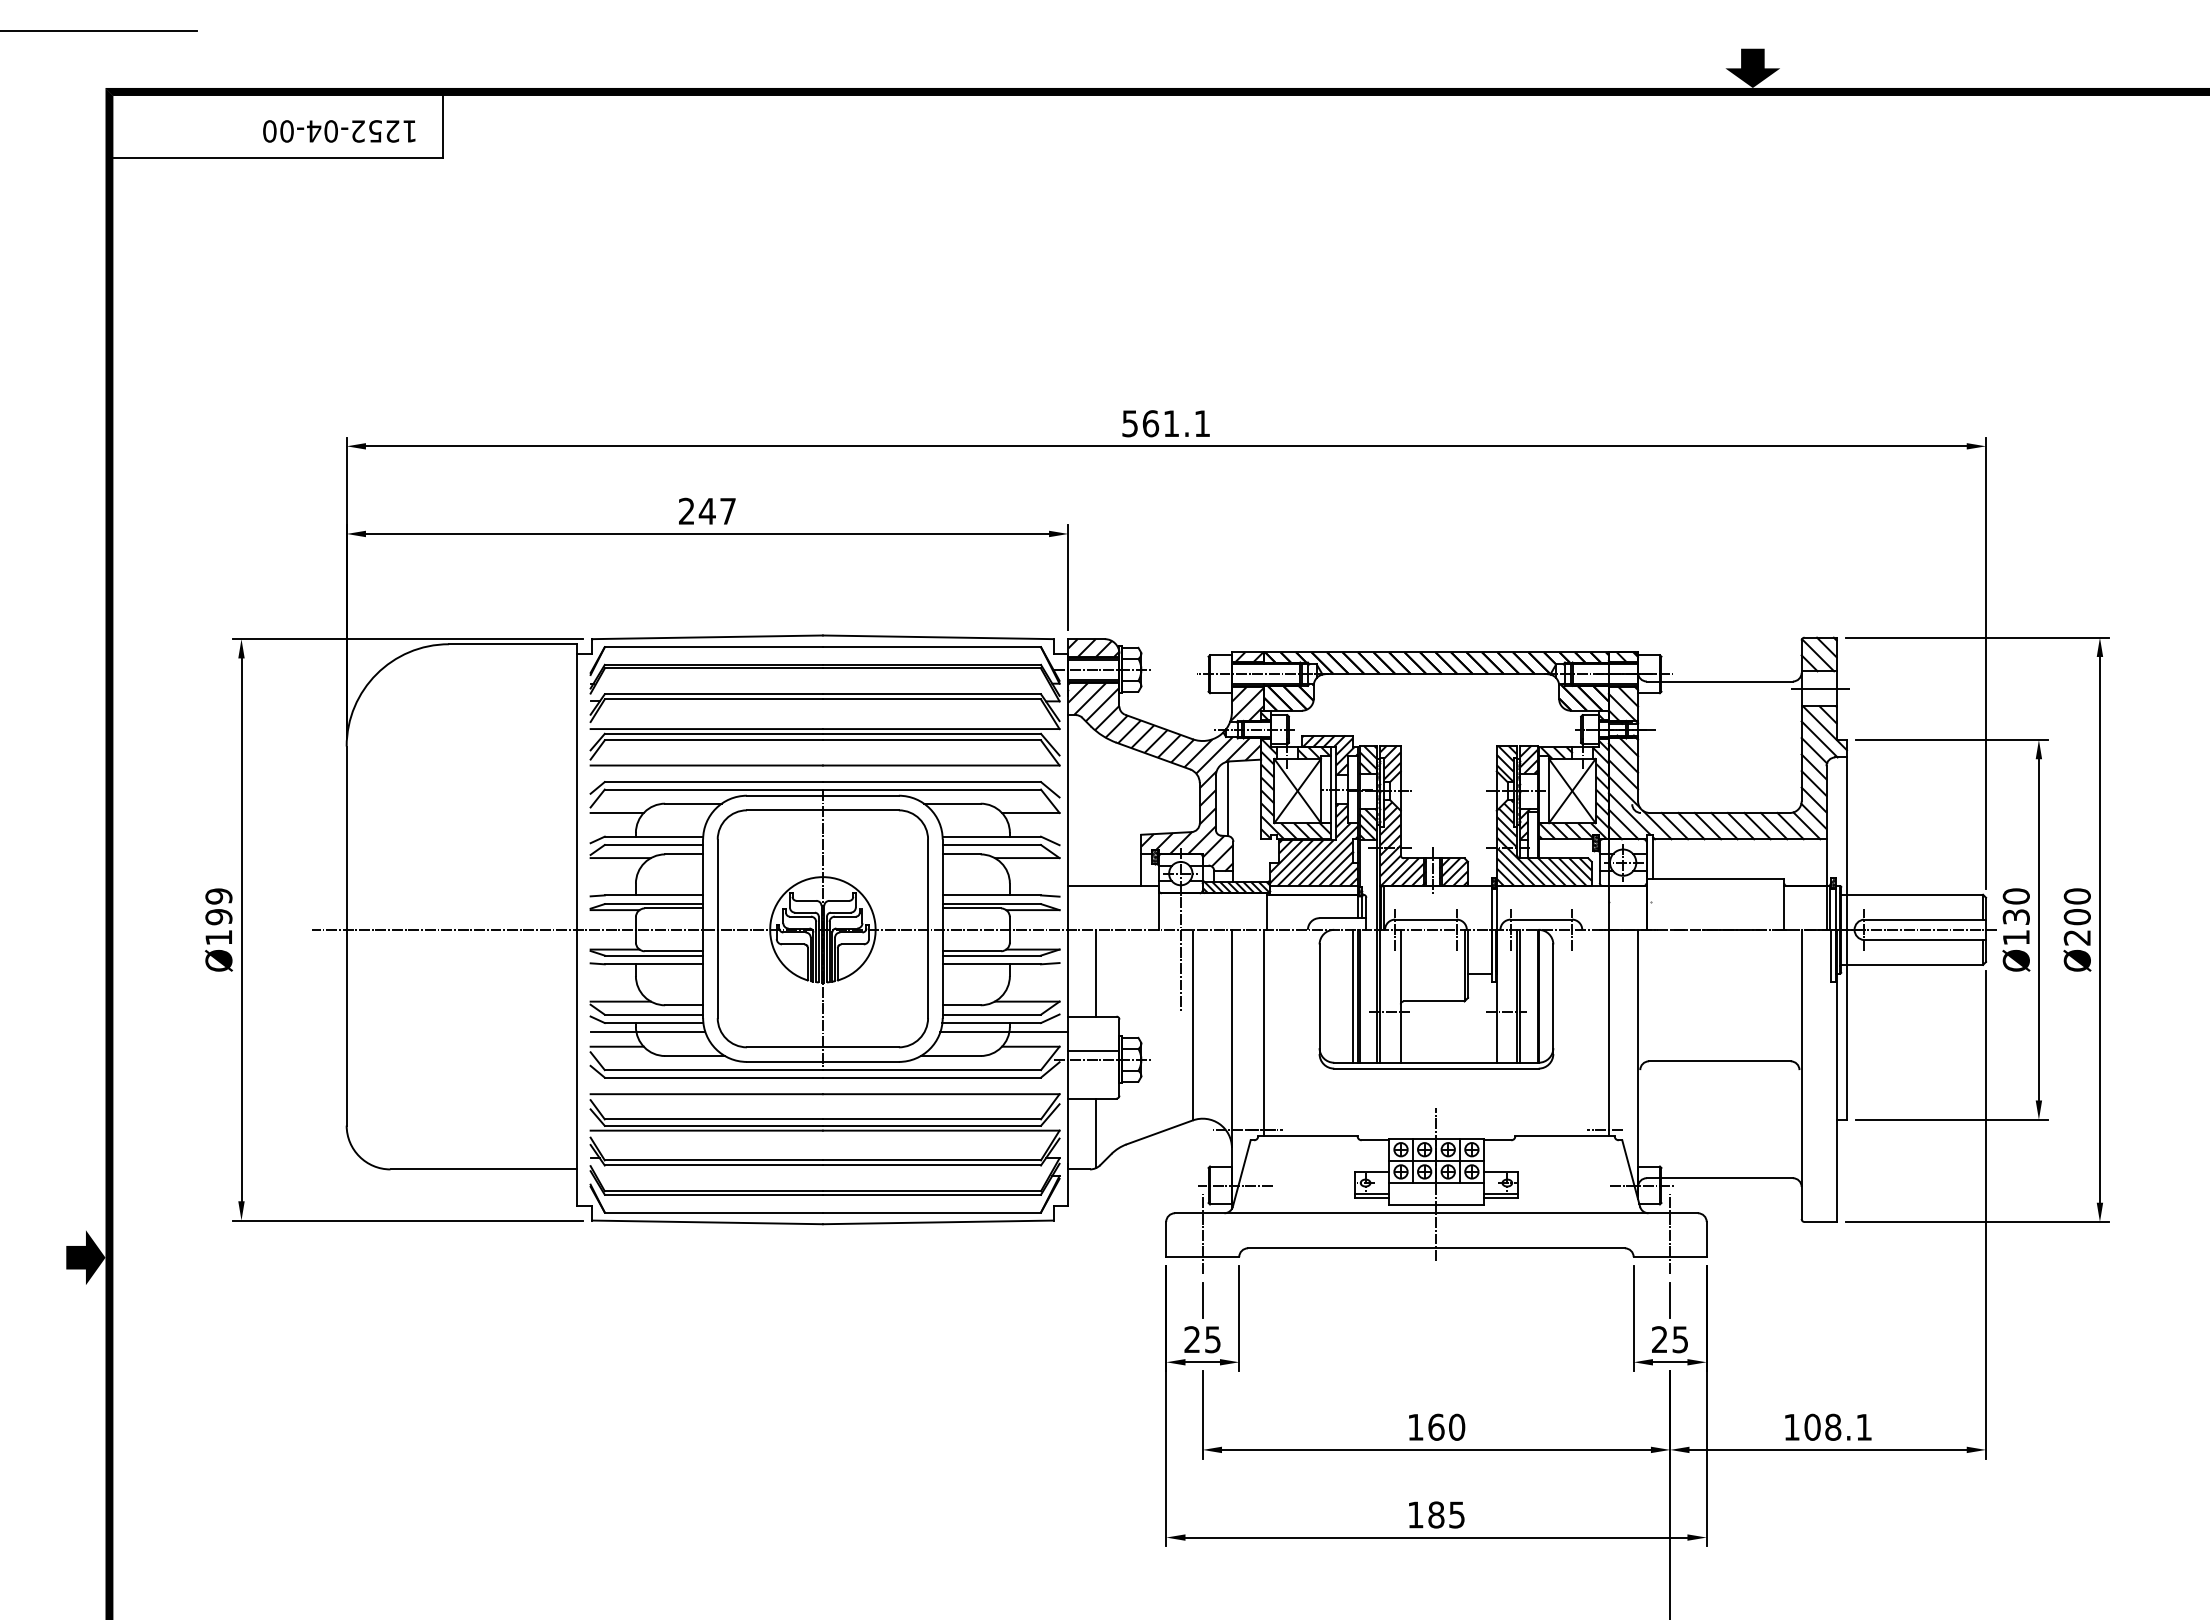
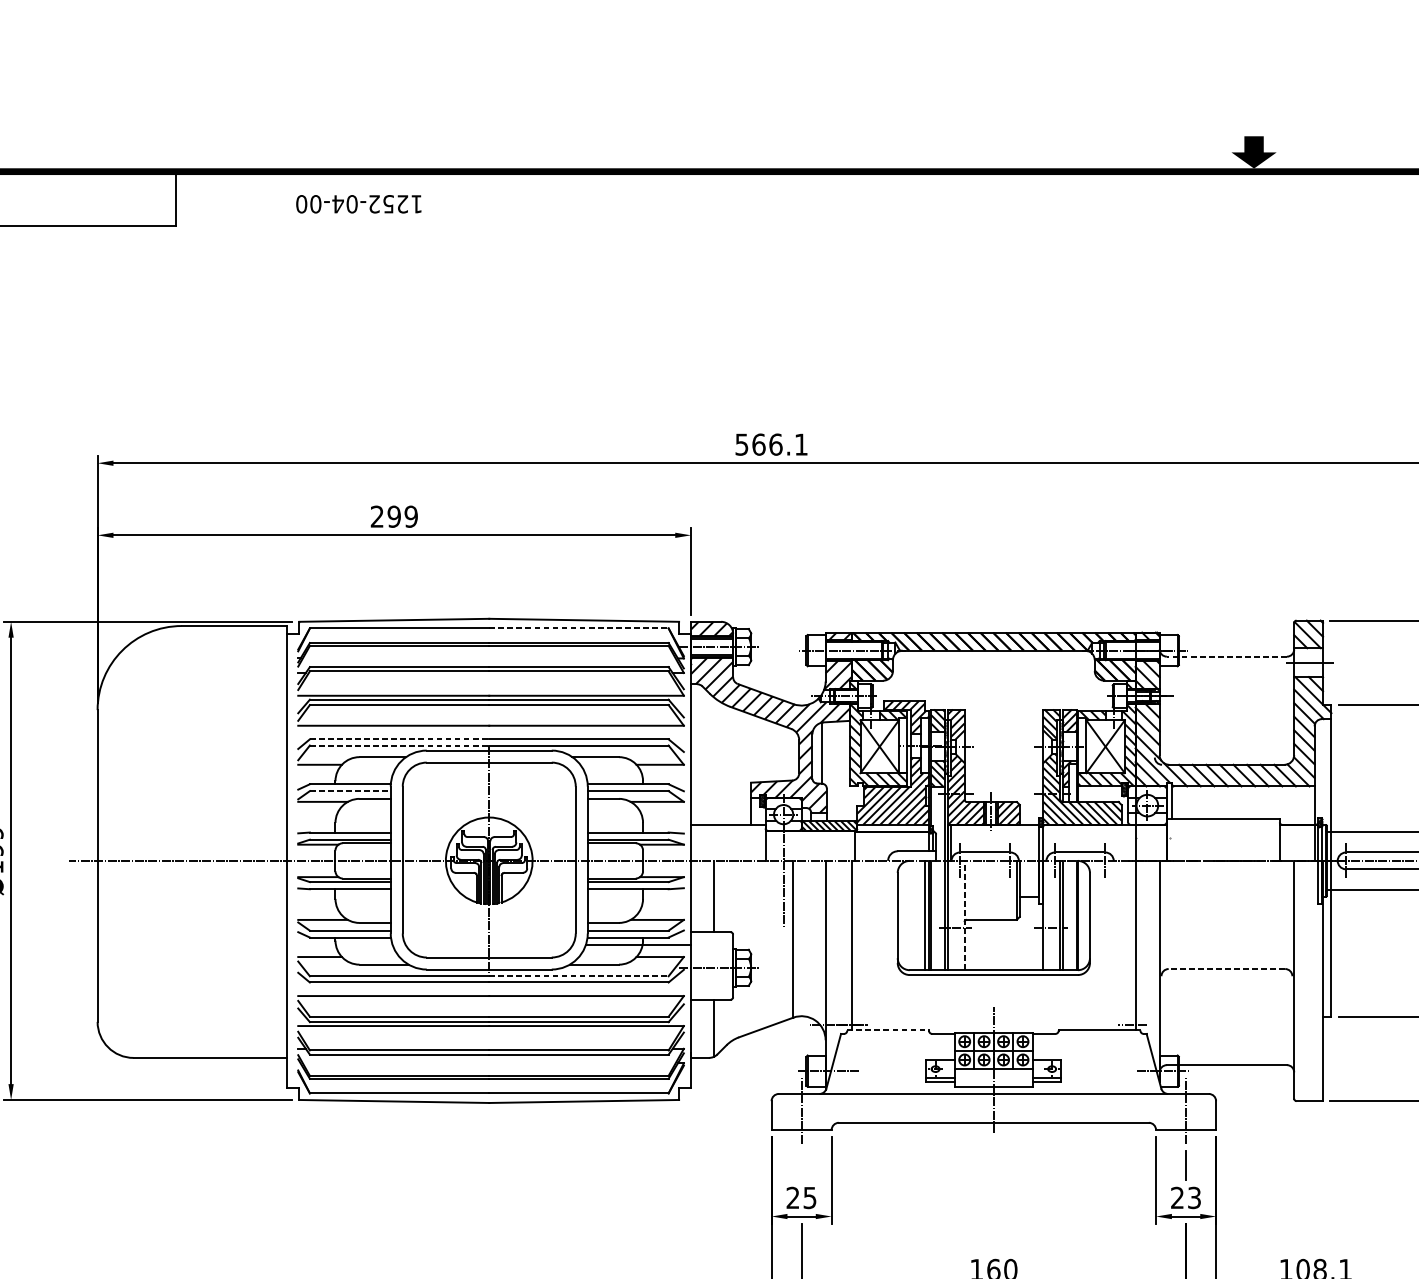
text: (339, 131) -> (358, 204), moved
text: (1171, 423) -> (775, 444), 561.1 -> 566.1
text: (717, 510) -> (402, 516), 247 -> 299
line: (932, 647) -> (579, 628), solid -> dashed
line: (1719, 681) -> (1226, 656), solid -> dashed
line: (714, 782) -> (400, 739), solid -> dashed
line: (714, 789) -> (400, 745), solid -> dashed
line: (654, 844) -> (350, 790), solid -> dashed
line: (1400, 995) -> (964, 914), solid -> dashed
line: (647, 1031) -> (345, 944), removed
line: (1093, 1050) -> (711, 960), removed
line: (1719, 1061) -> (1226, 969), solid -> dashed
line: (932, 1070) -> (579, 976), solid -> dashed
line: (1307, 1135) -> (887, 1030), solid -> dashed
line: (1202, 1300) -> (801, 1165), removed
text: (1680, 1339) -> (1194, 1197), 25 -> 23

